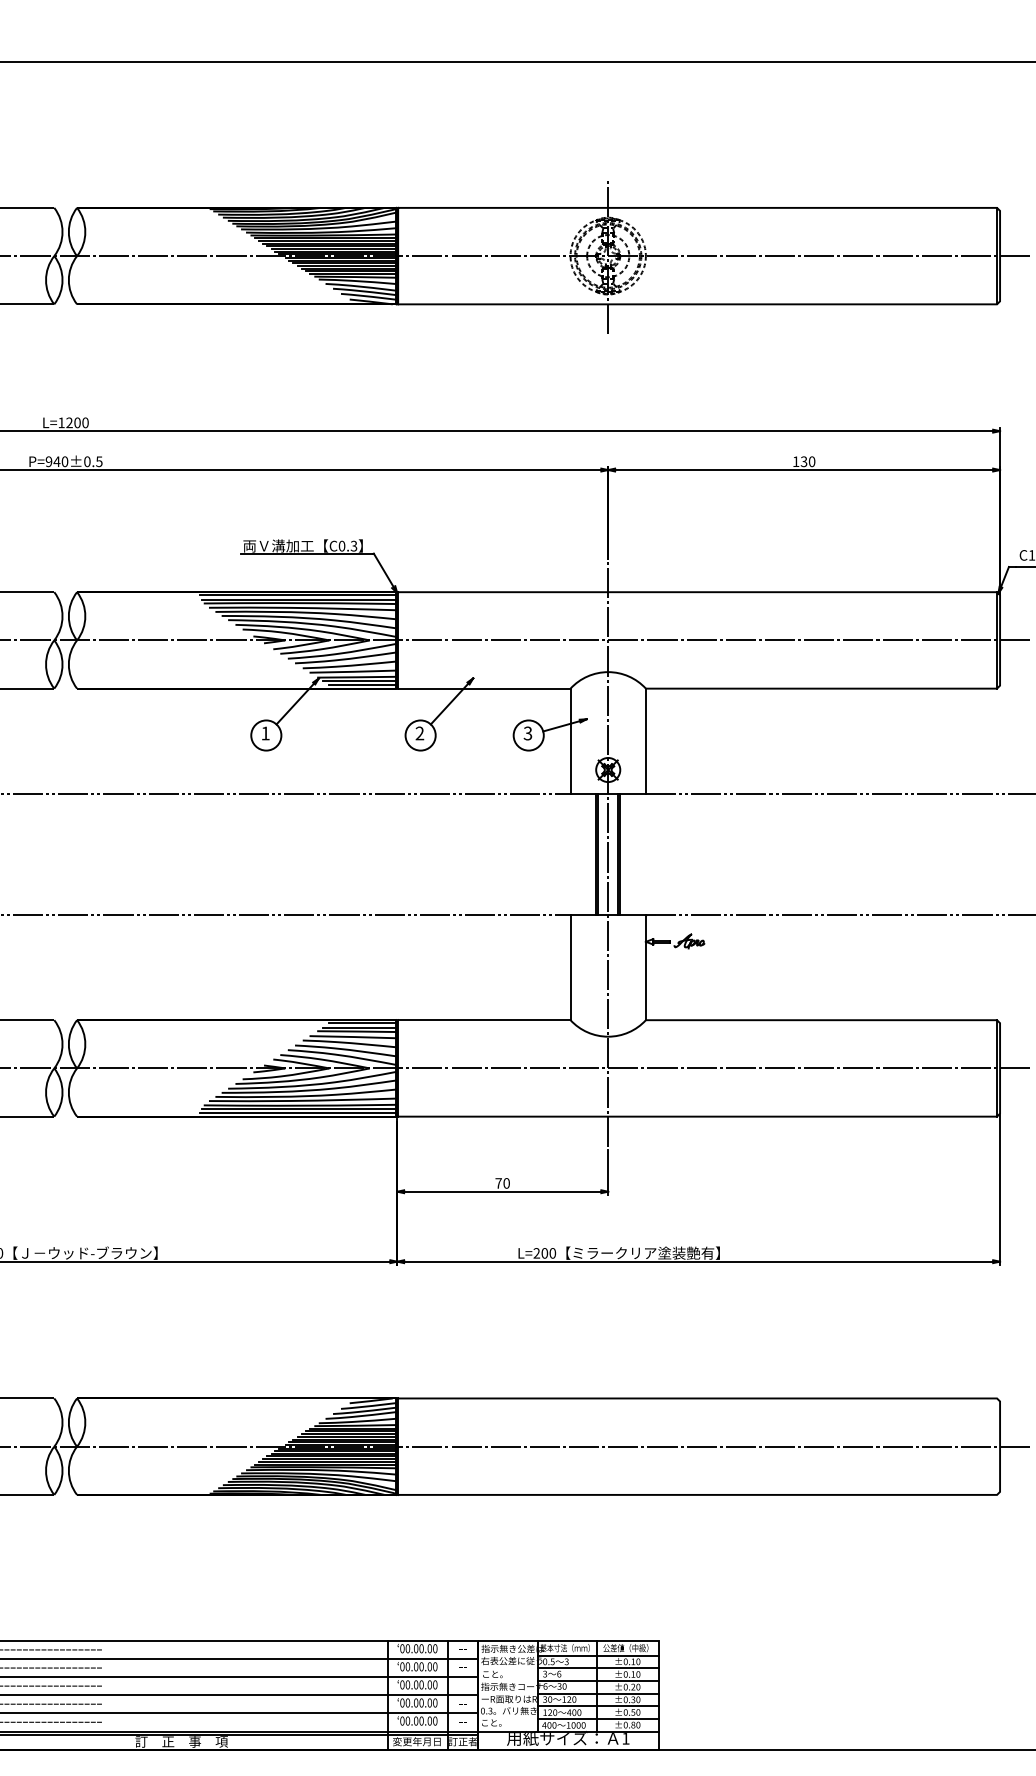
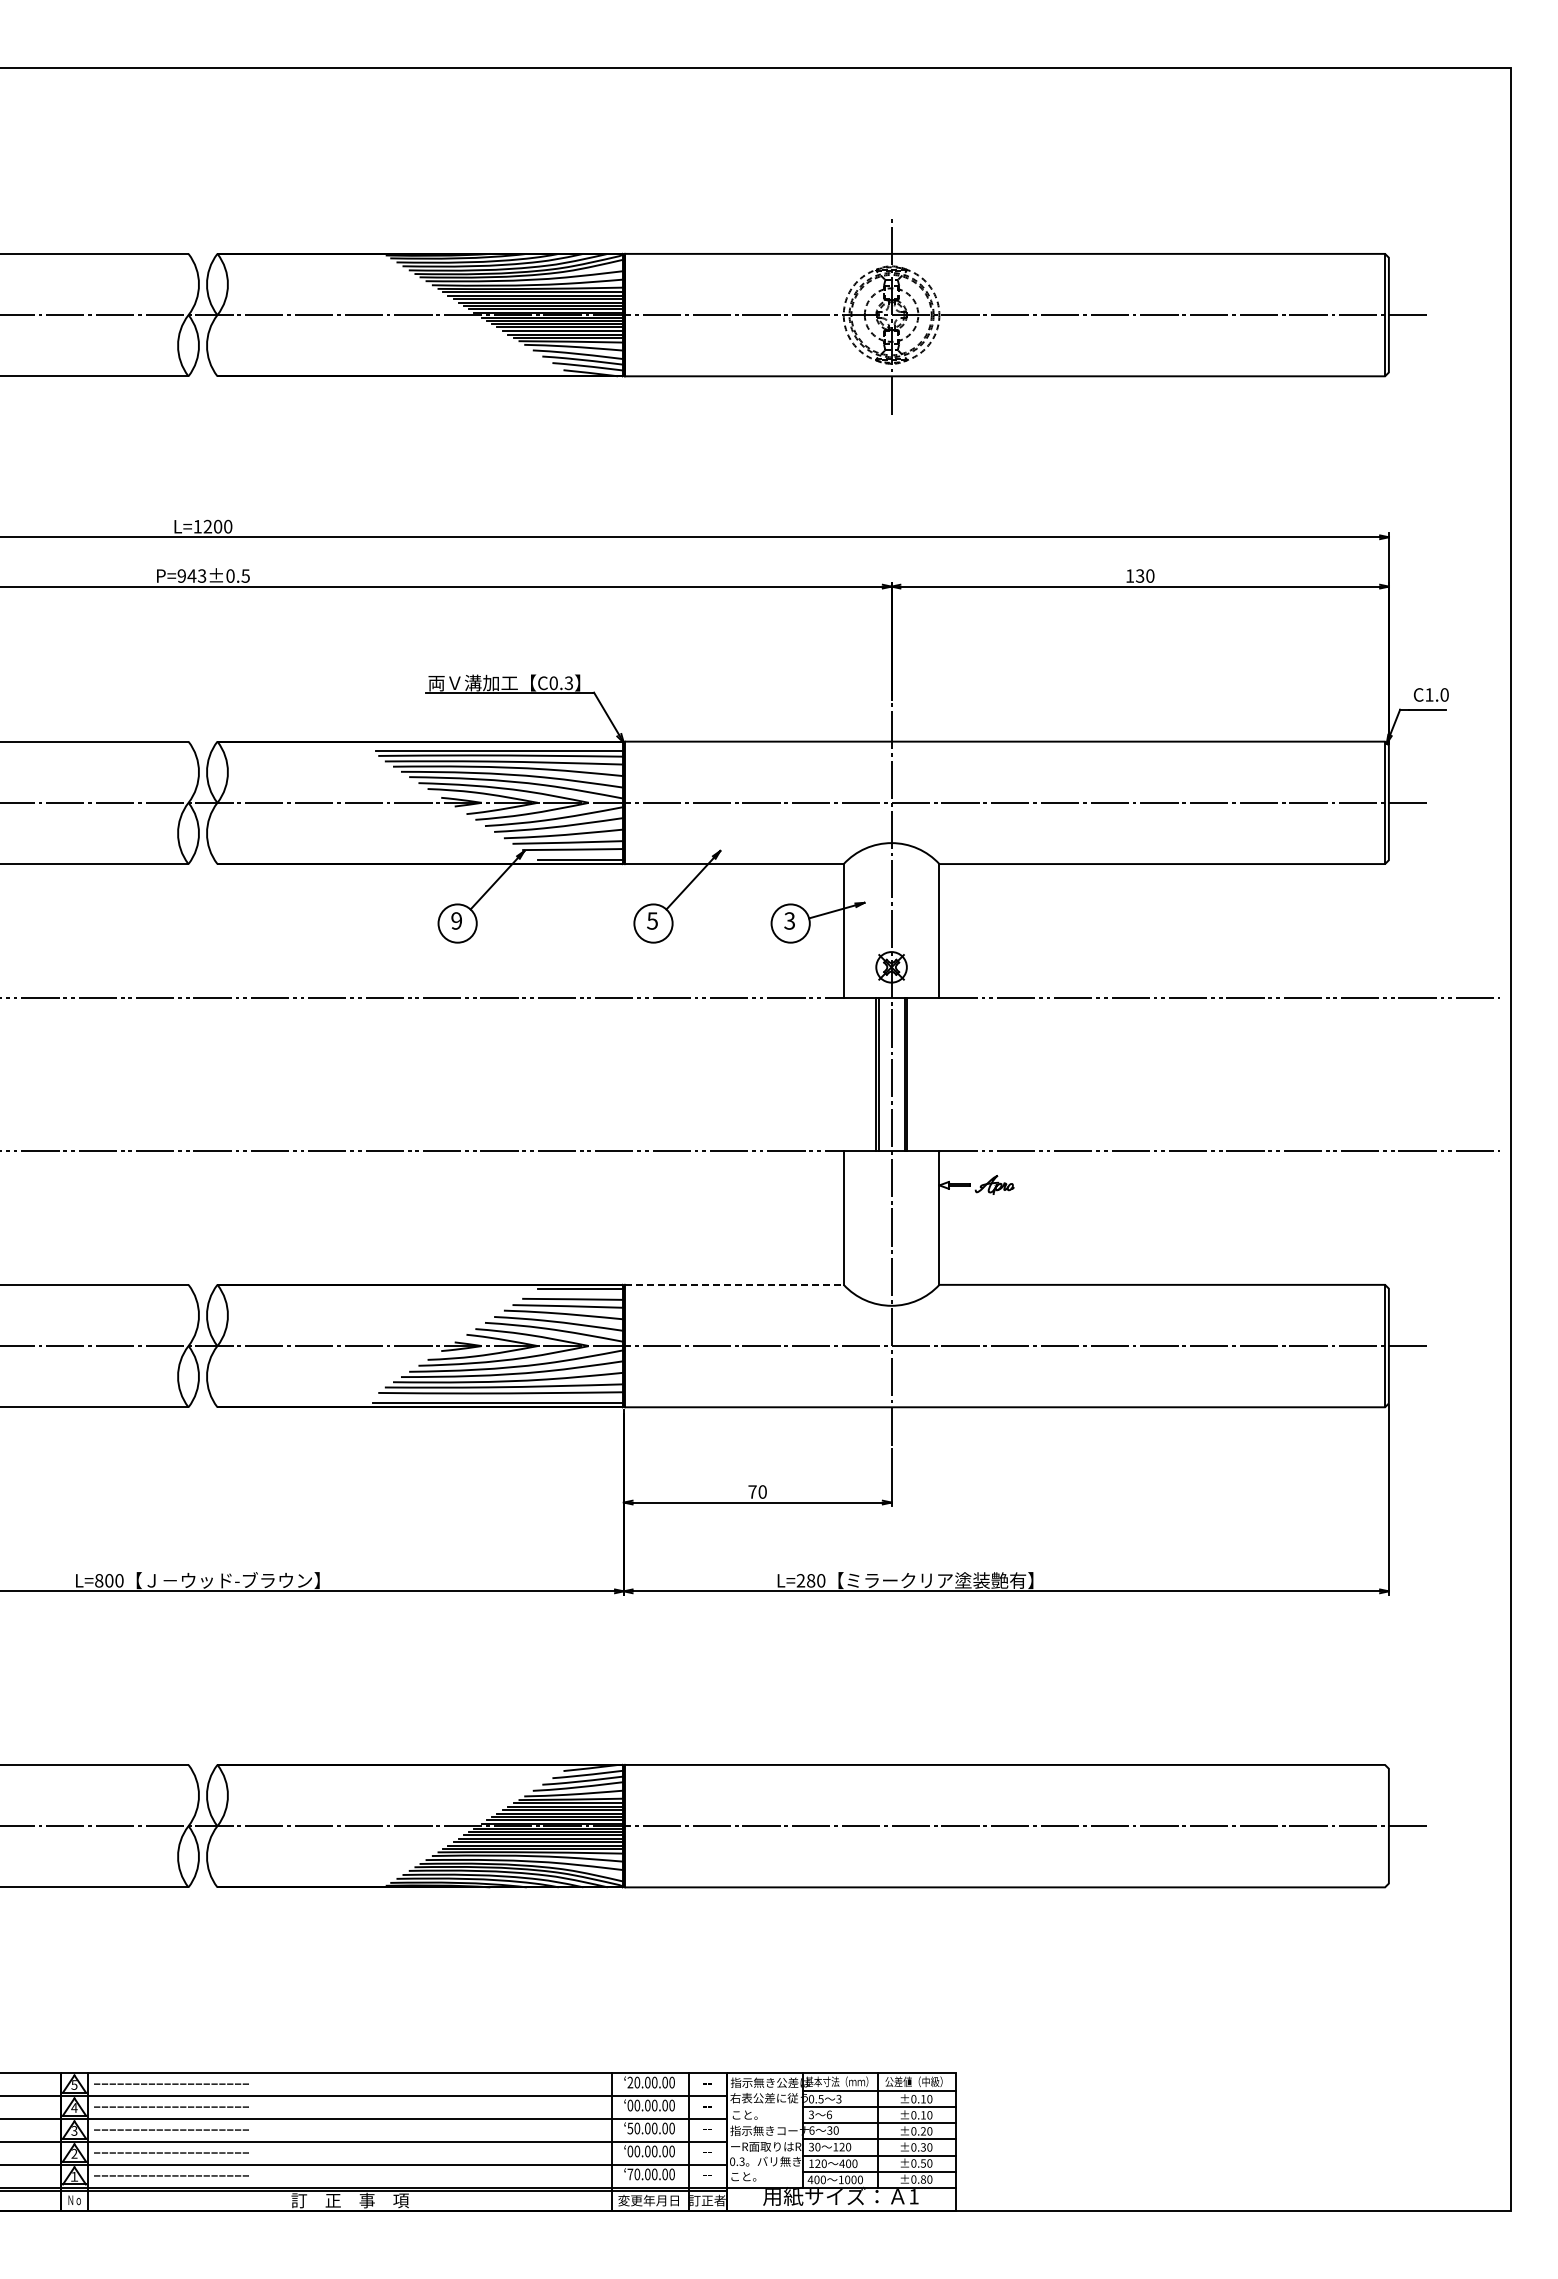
text: (64, 461) -> (201, 575), P=940±0.5 -> P=943±0.5
line: (298, 595) -> (498, 745), removed
line: (359, 681) -> (576, 854), removed
text: (265, 733) -> (456, 920), 1 -> 9
text: (419, 733) -> (652, 920), 2 -> 5
line: (484, 1019) -> (734, 1284), solid -> dashed
line: (359, 1027) -> (576, 1294), removed
line: (299, 1108) -> (499, 1397), removed
text: (545, 1253) -> (811, 1580), L=200 -> L=280
text: (402, 1648) -> (630, 2082), 00.00.00 -> 20.00.00
text: (402, 1684) -> (630, 2128), 00.00.00 -> 50.00.00
text: (402, 1721) -> (630, 2174), 00.00.00 -> 70.00.00

